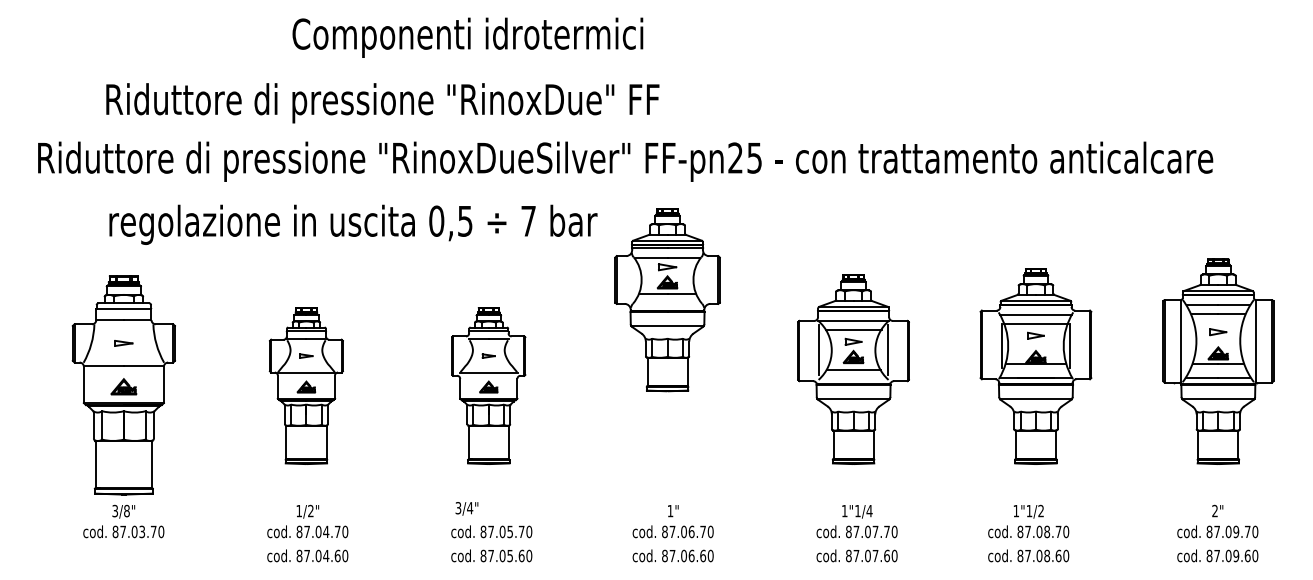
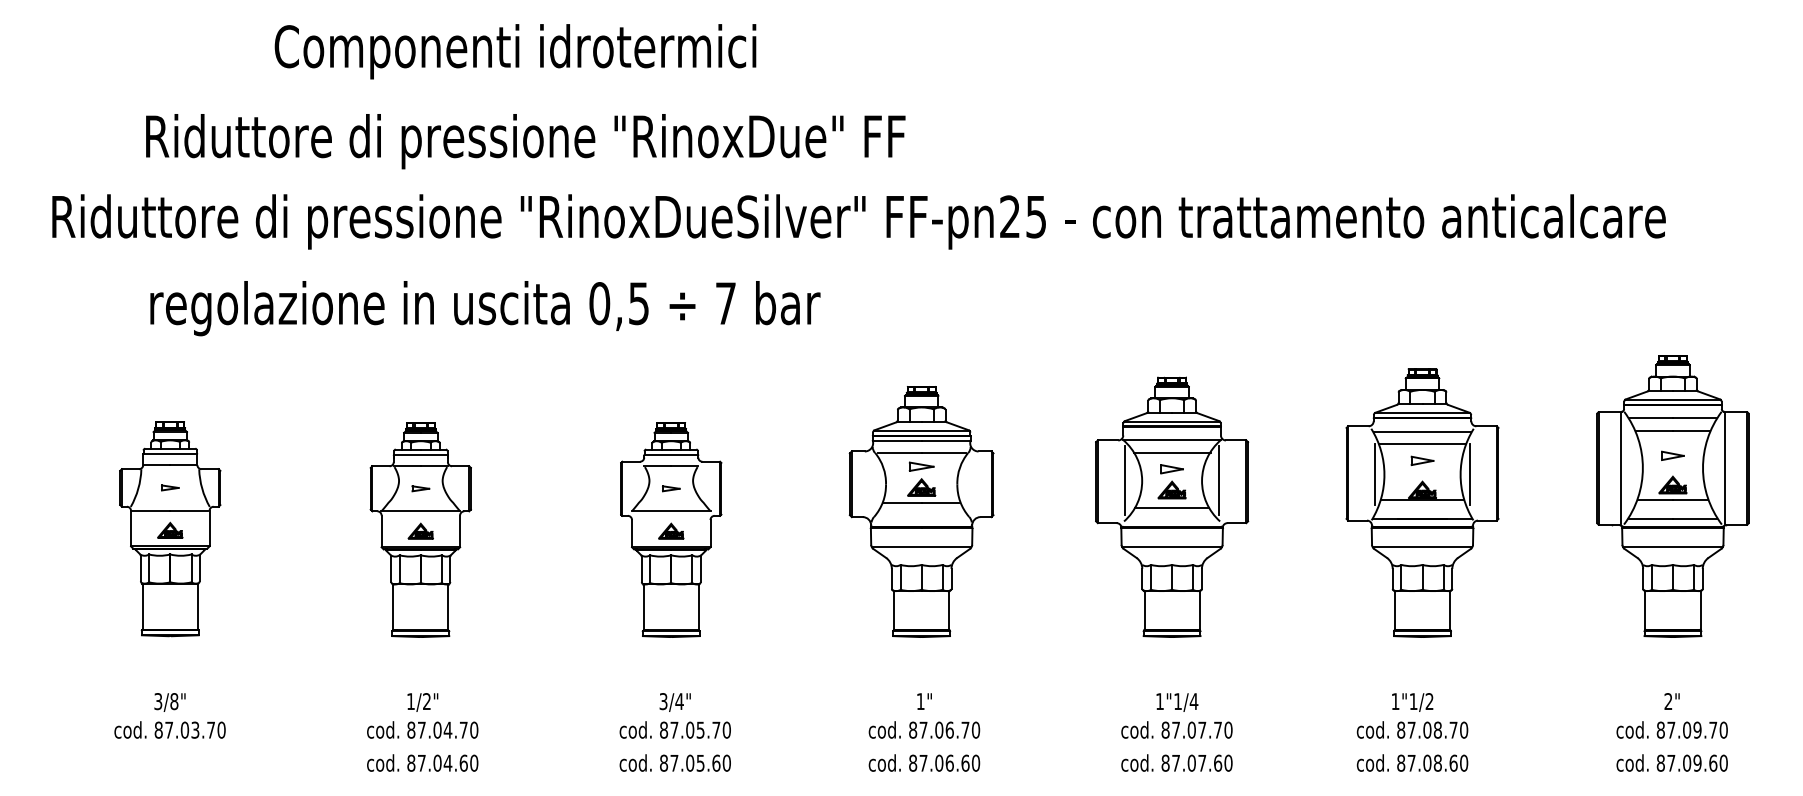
text: (467, 37) -> (515, 51), moved
part: (667, 299) -> (921, 511), moved
part: (124, 385) -> (170, 529), size x0.71
text: (466, 508) -> (674, 702), moved

